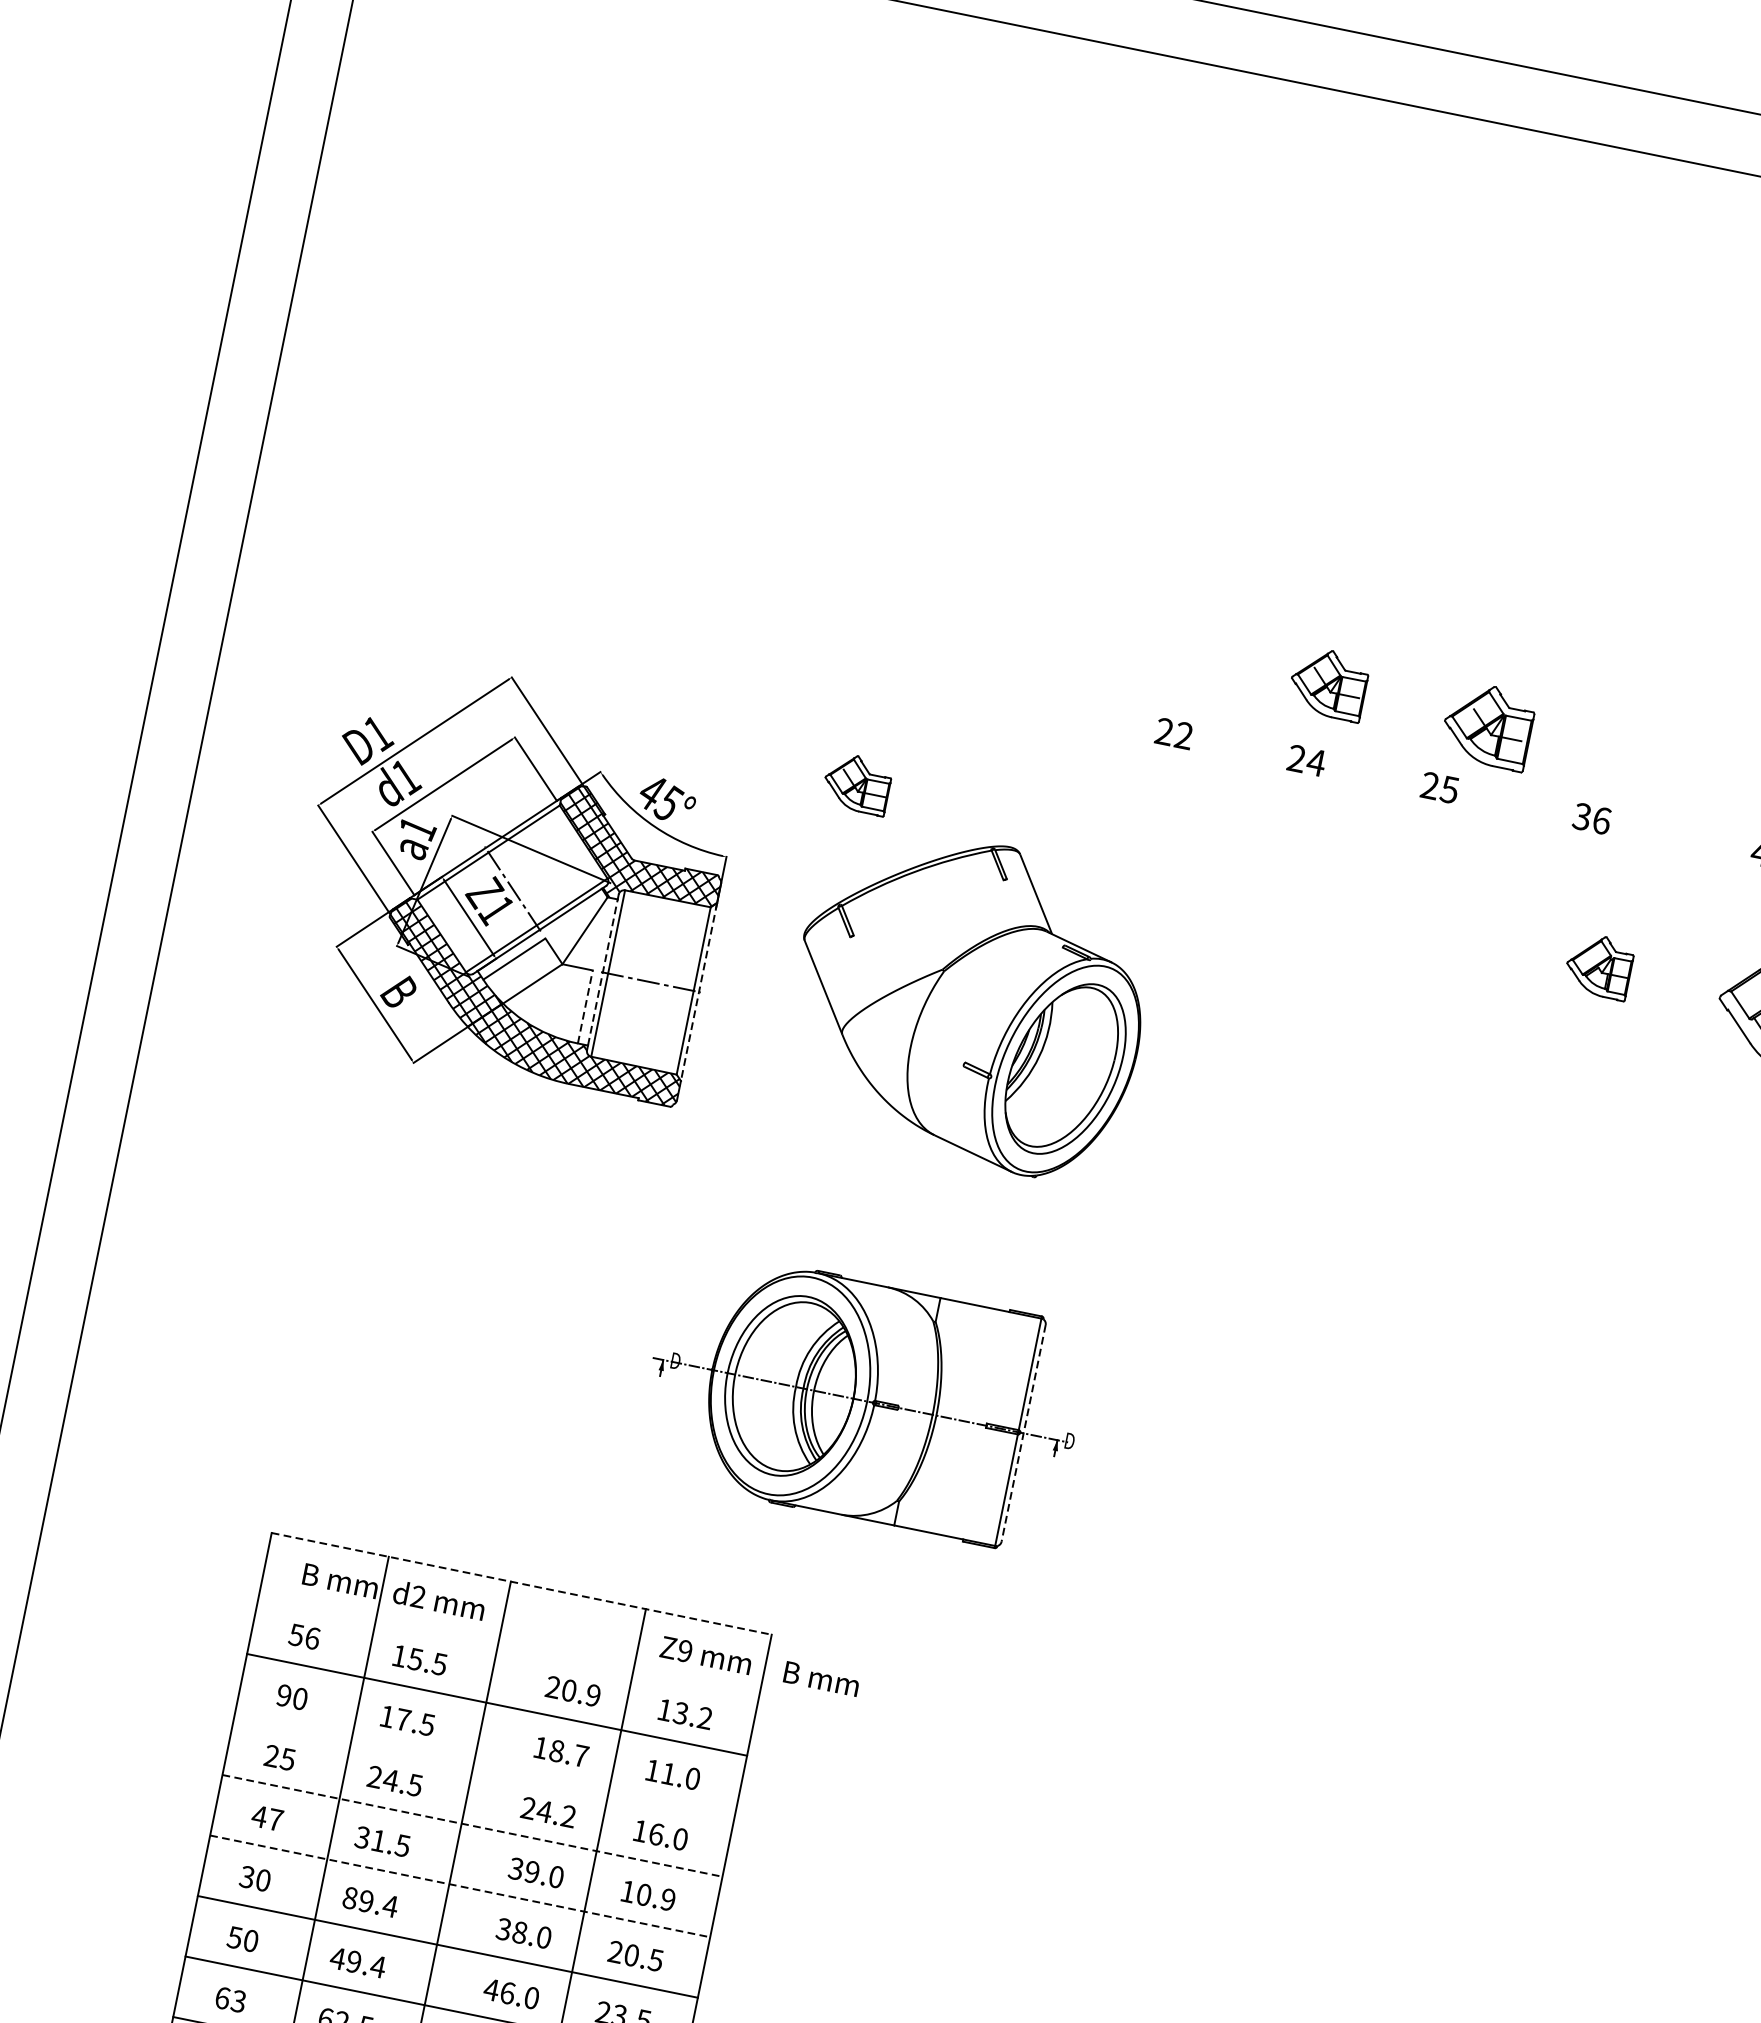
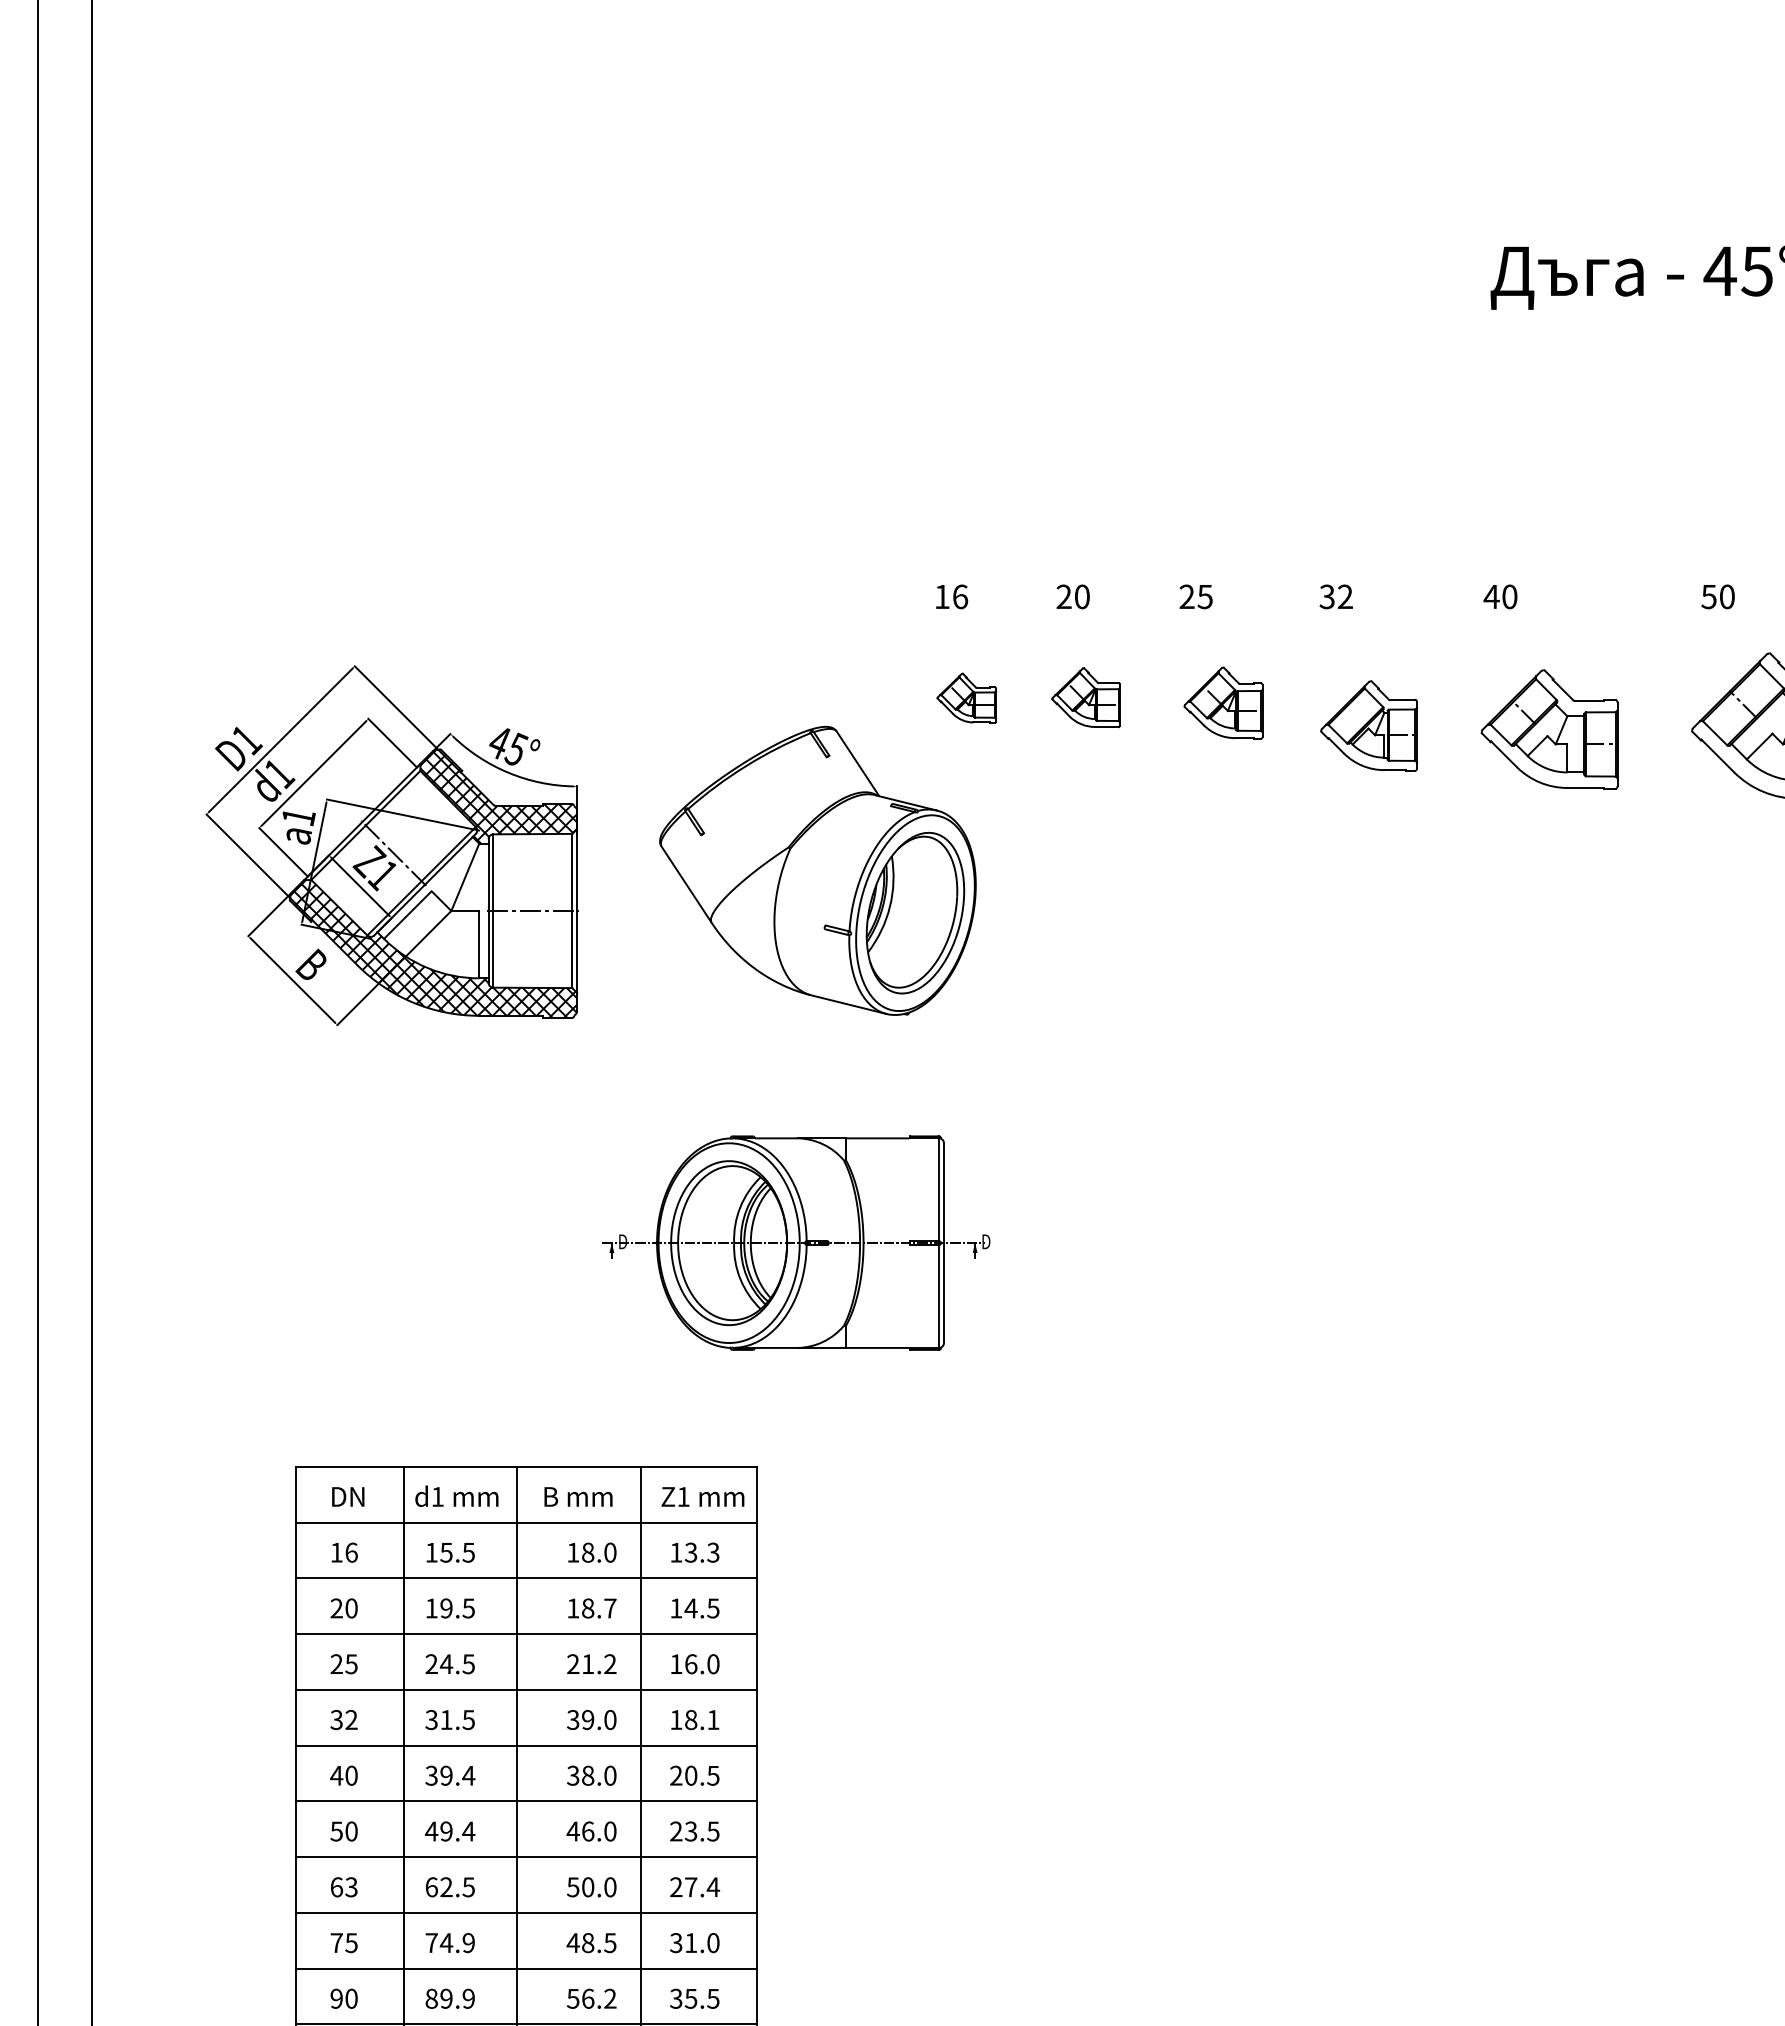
part: (1328, 683) -> (1085, 697), moved
part: (1488, 724) -> (1223, 702), moved
text: (1174, 733) -> (951, 596), 22 -> 16
text: (1316, 762) -> (1082, 596), 24 -> 20
part: (857, 782) -> (966, 697), moved
text: (1602, 820) -> (1345, 596), 36 -> 32
part: (1599, 965) -> (1369, 725), size x1.67
line: (602, 971) -> (488, 910), dashed -> solid
line: (699, 992) -> (577, 911), dashed -> solid
line: (585, 1006) -> (479, 944), dashed -> solid
line: (1023, 1433) -> (943, 1243), dashed -> solid
text: (342, 1580) -> (367, 1496), B mm -> DN
line: (522, 1583) -> (527, 1466), dashed -> solid
text: (418, 1596) -> (437, 1496), d2 -> d1
text: (296, 1634) -> (336, 1552), 56 -> 16
line: (509, 1644) -> (526, 1522), added
text: (685, 1650) -> (683, 1496), Z9 -> Z1
text: (821, 1678) -> (578, 1496), moved
text: (572, 1691) -> (591, 1552), 20.9 -> 18.0
text: (283, 1695) -> (336, 1608), 90 -> 20
text: (705, 1718) -> (713, 1552), 13.2 -> 13.3
text: (403, 1719) -> (446, 1608), 17.5 -> 19.5
line: (484, 1765) -> (526, 1634), added
text: (679, 1776) -> (701, 1608), 11.0 -> 14.5
text: (544, 1810) -> (587, 1663), 24.2 -> 21.2
text: (267, 1817) -> (343, 1719), 47 -> 32
line: (473, 1825) -> (527, 1689), dashed -> solid
text: (247, 1876) -> (336, 1775), 30 -> 40
line: (460, 1886) -> (527, 1745), dashed -> solid
text: (350, 1897) -> (431, 1775), 89.4 -> 39.4
text: (656, 1897) -> (702, 1720), 10.9 -> 18.1

